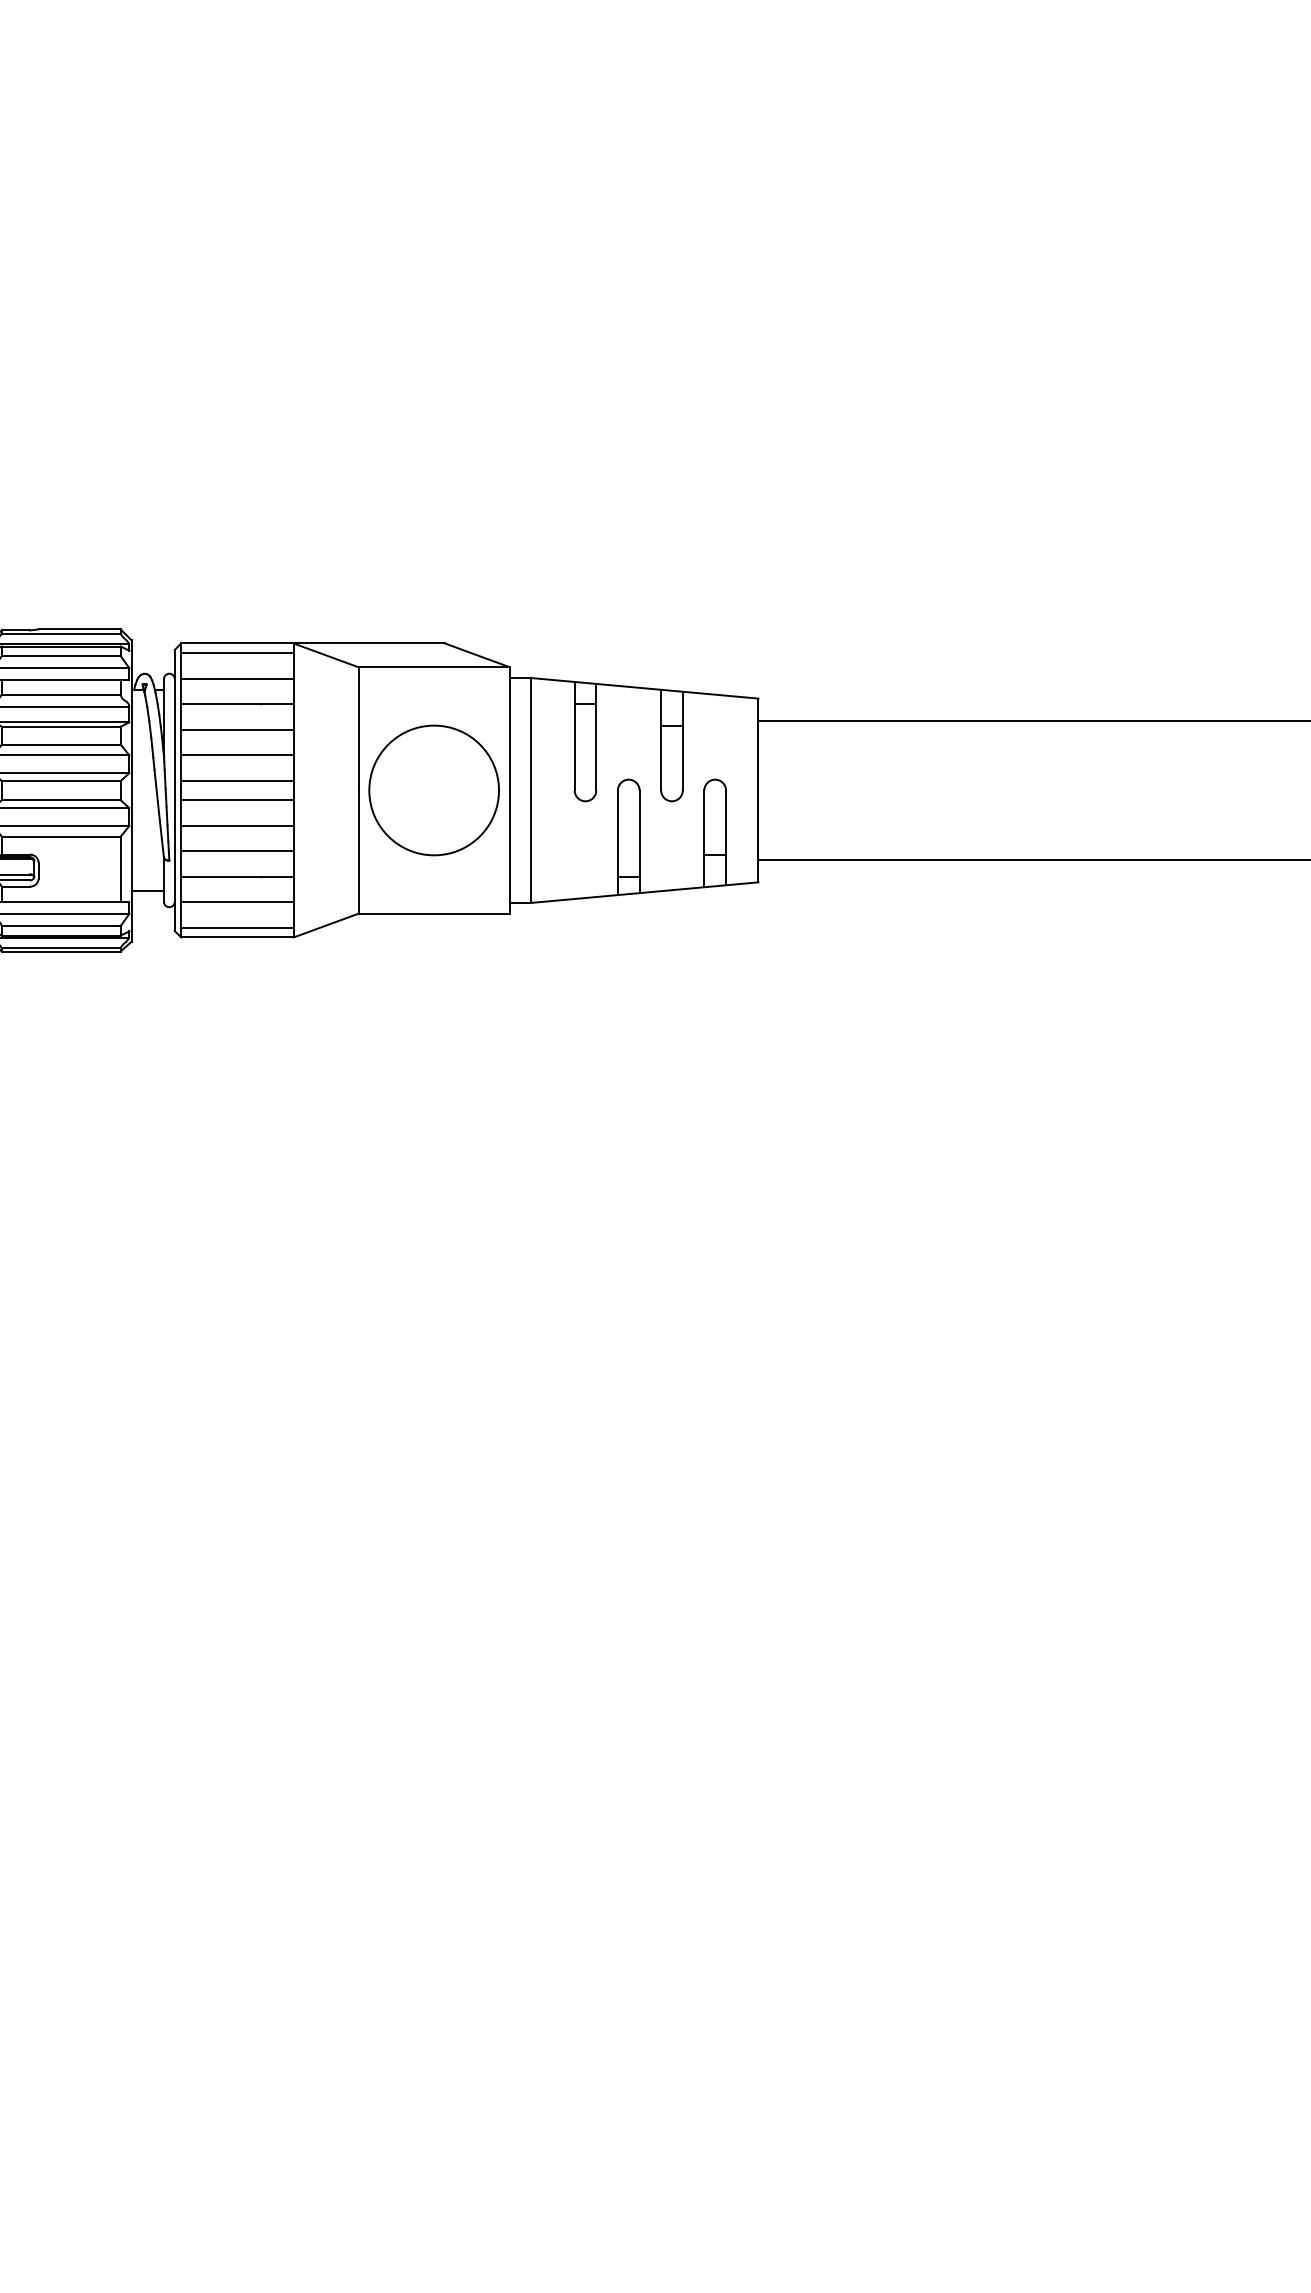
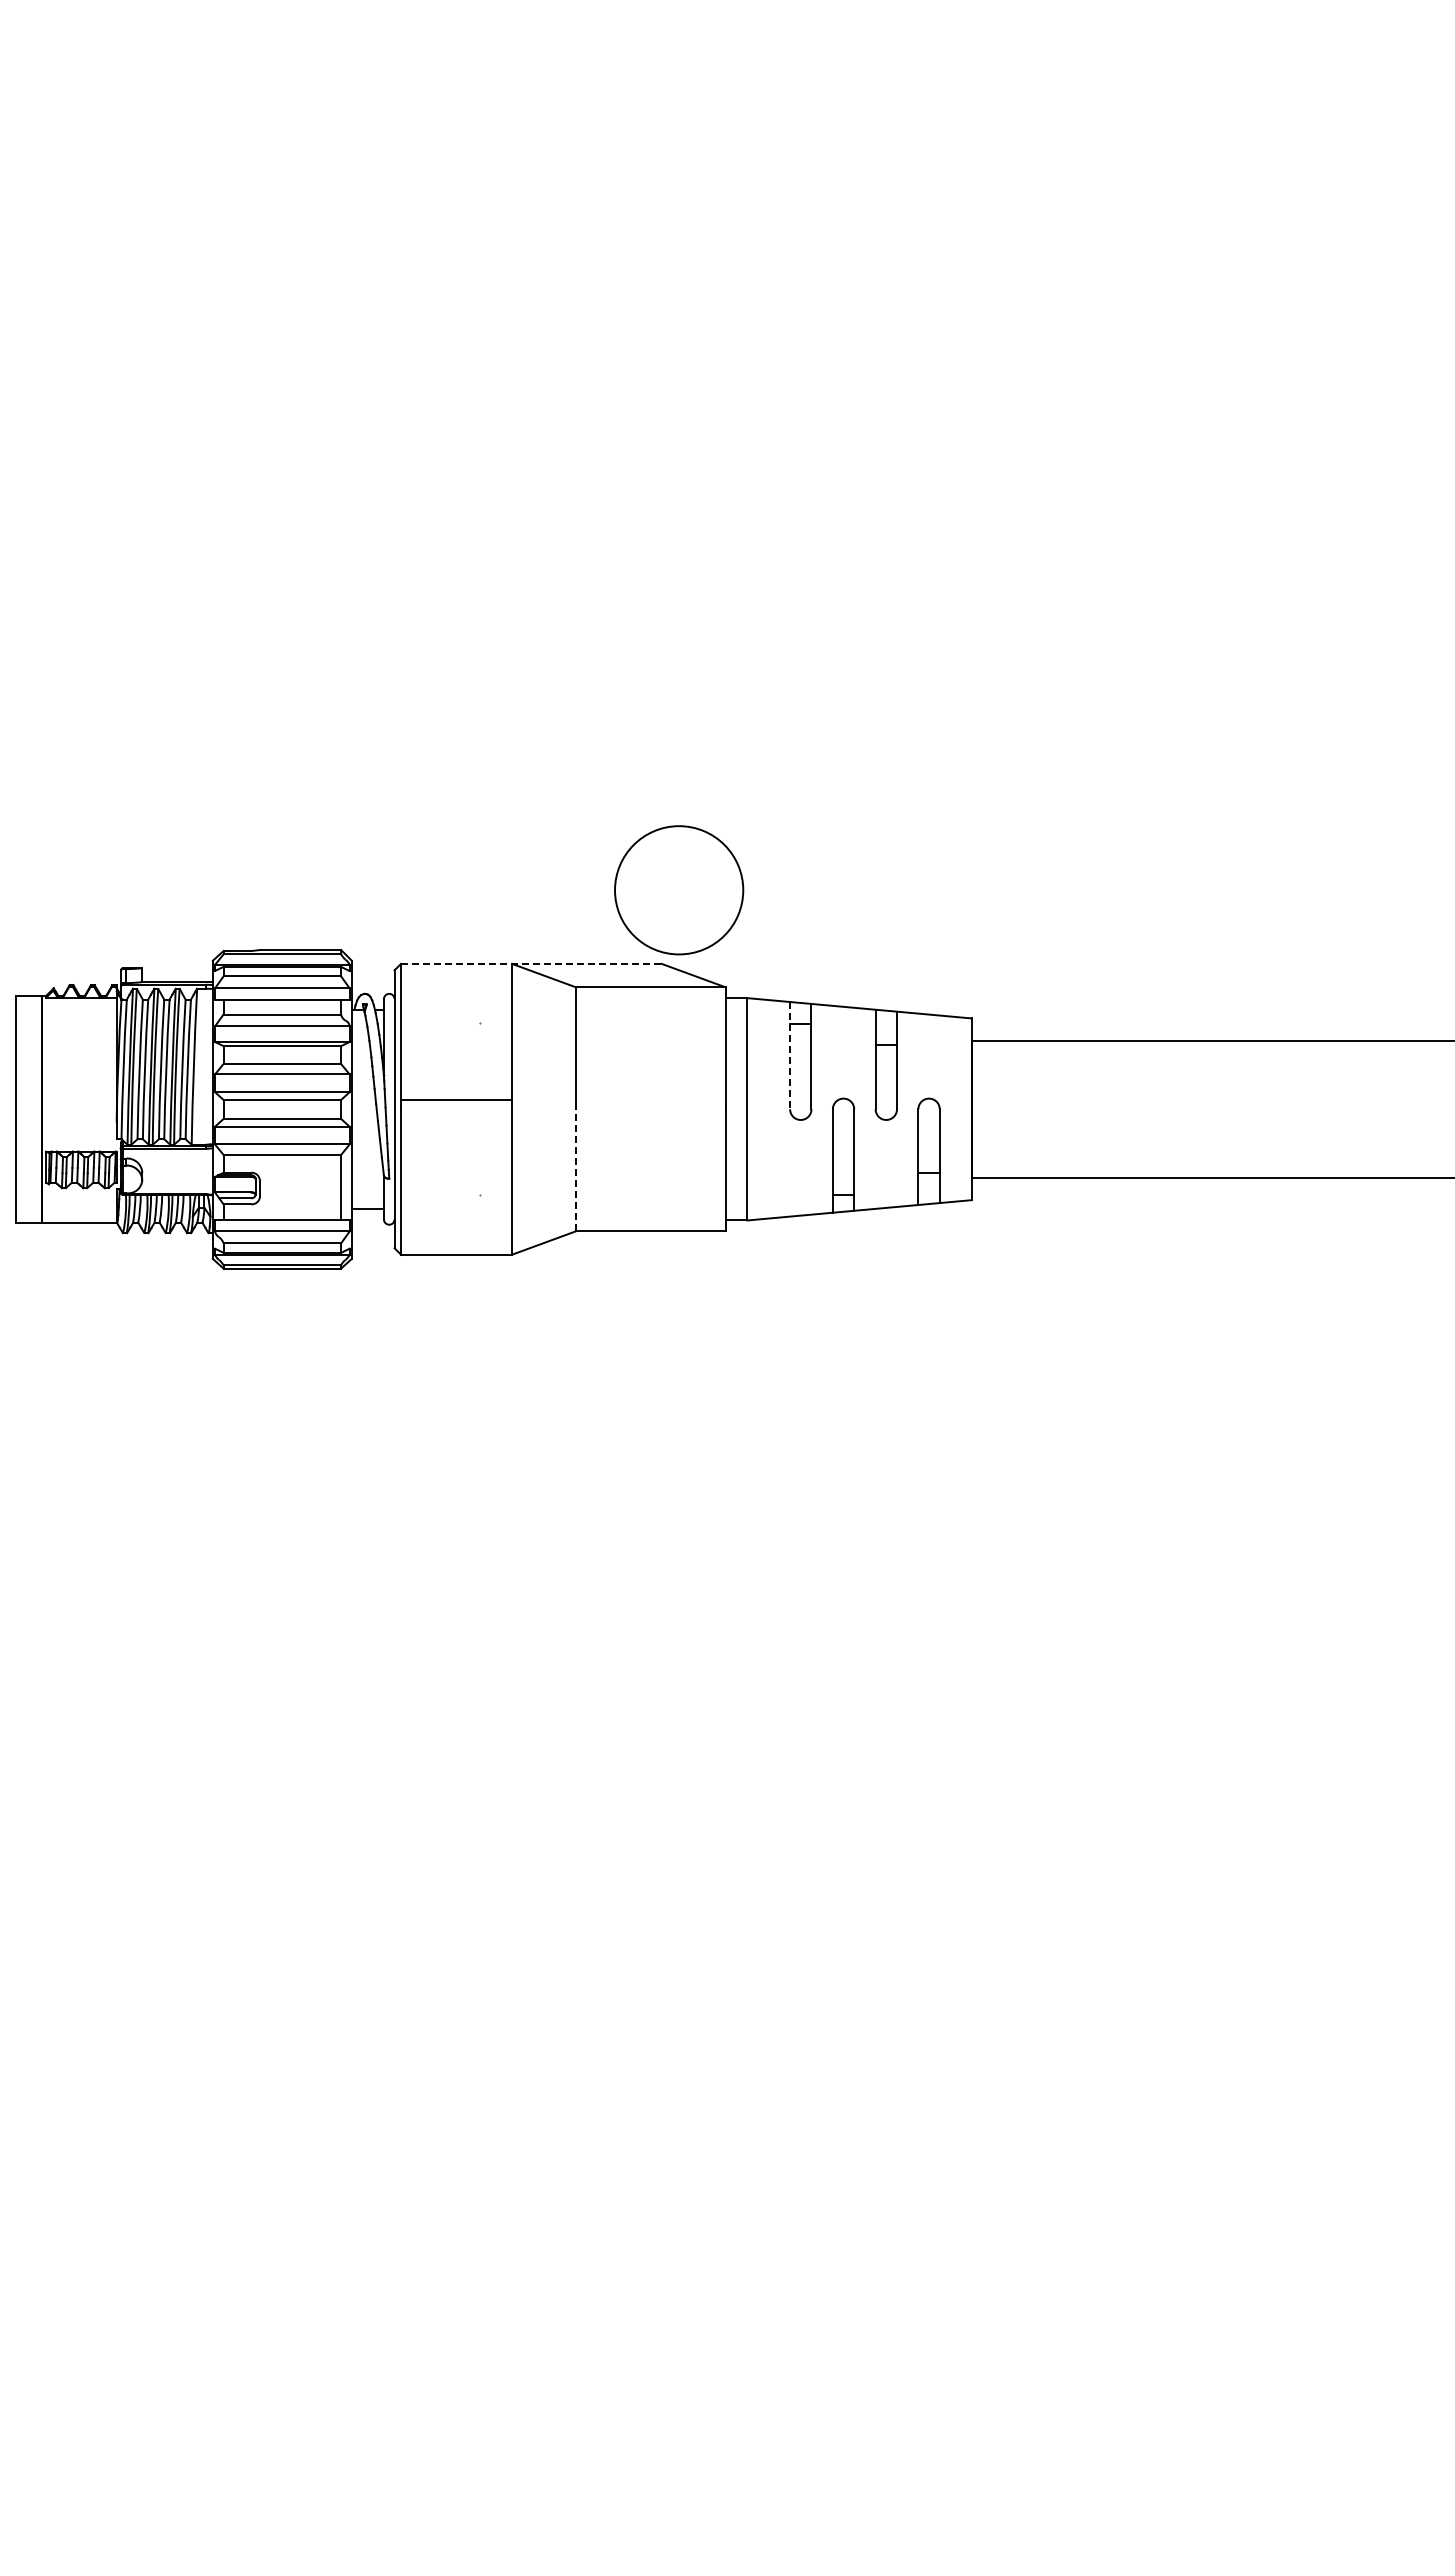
line: (313, 643) -> (531, 963), solid -> dashed
line: (237, 653) -> (456, 973), removed
line: (237, 678) -> (456, 998), removed
line: (237, 704) -> (456, 1024), removed
line: (237, 730) -> (456, 1049), removed
line: (575, 736) -> (790, 1055), solid -> dashed
line: (237, 755) -> (456, 1074), removed
circle: (434, 790) -> (679, 890), moved
line: (237, 799) -> (456, 1118), removed
line: (237, 826) -> (456, 1144), removed
line: (237, 851) -> (456, 1169), removed
line: (358, 852) -> (576, 1170), solid -> dashed
line: (237, 876) -> (456, 1194), removed
line: (237, 901) -> (456, 1219), removed
line: (237, 928) -> (456, 1245), removed

